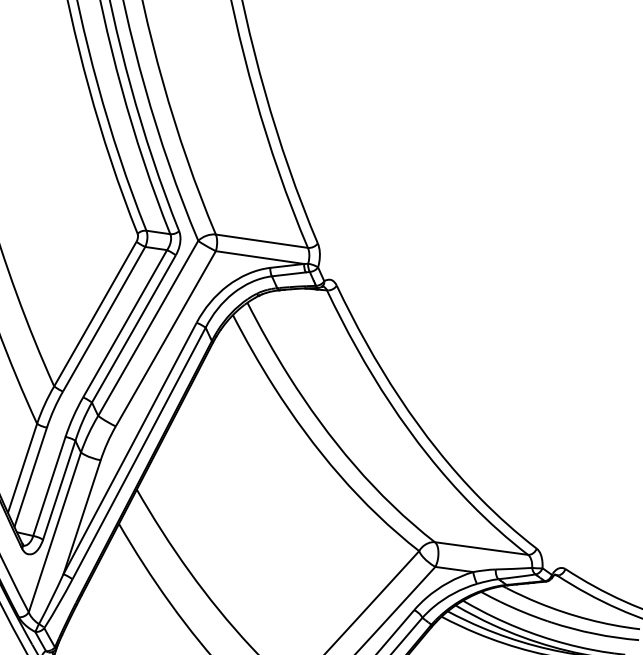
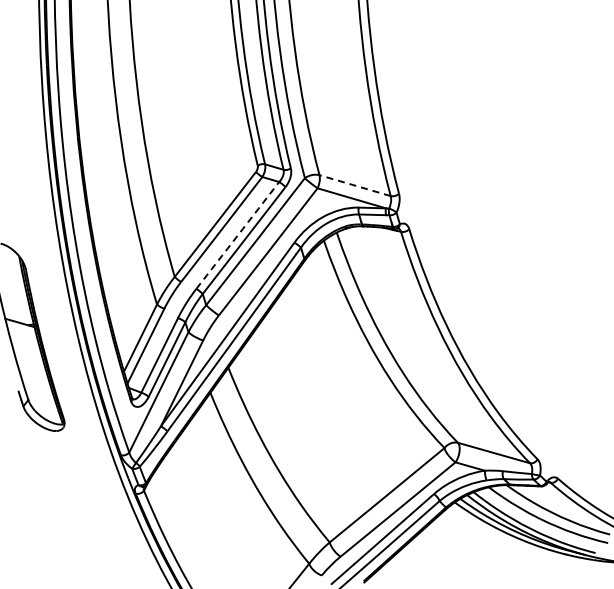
line: (261, 241) -> (354, 185), solid -> dashed
arc: (124, 323) -> (237, 235), solid -> dashed

